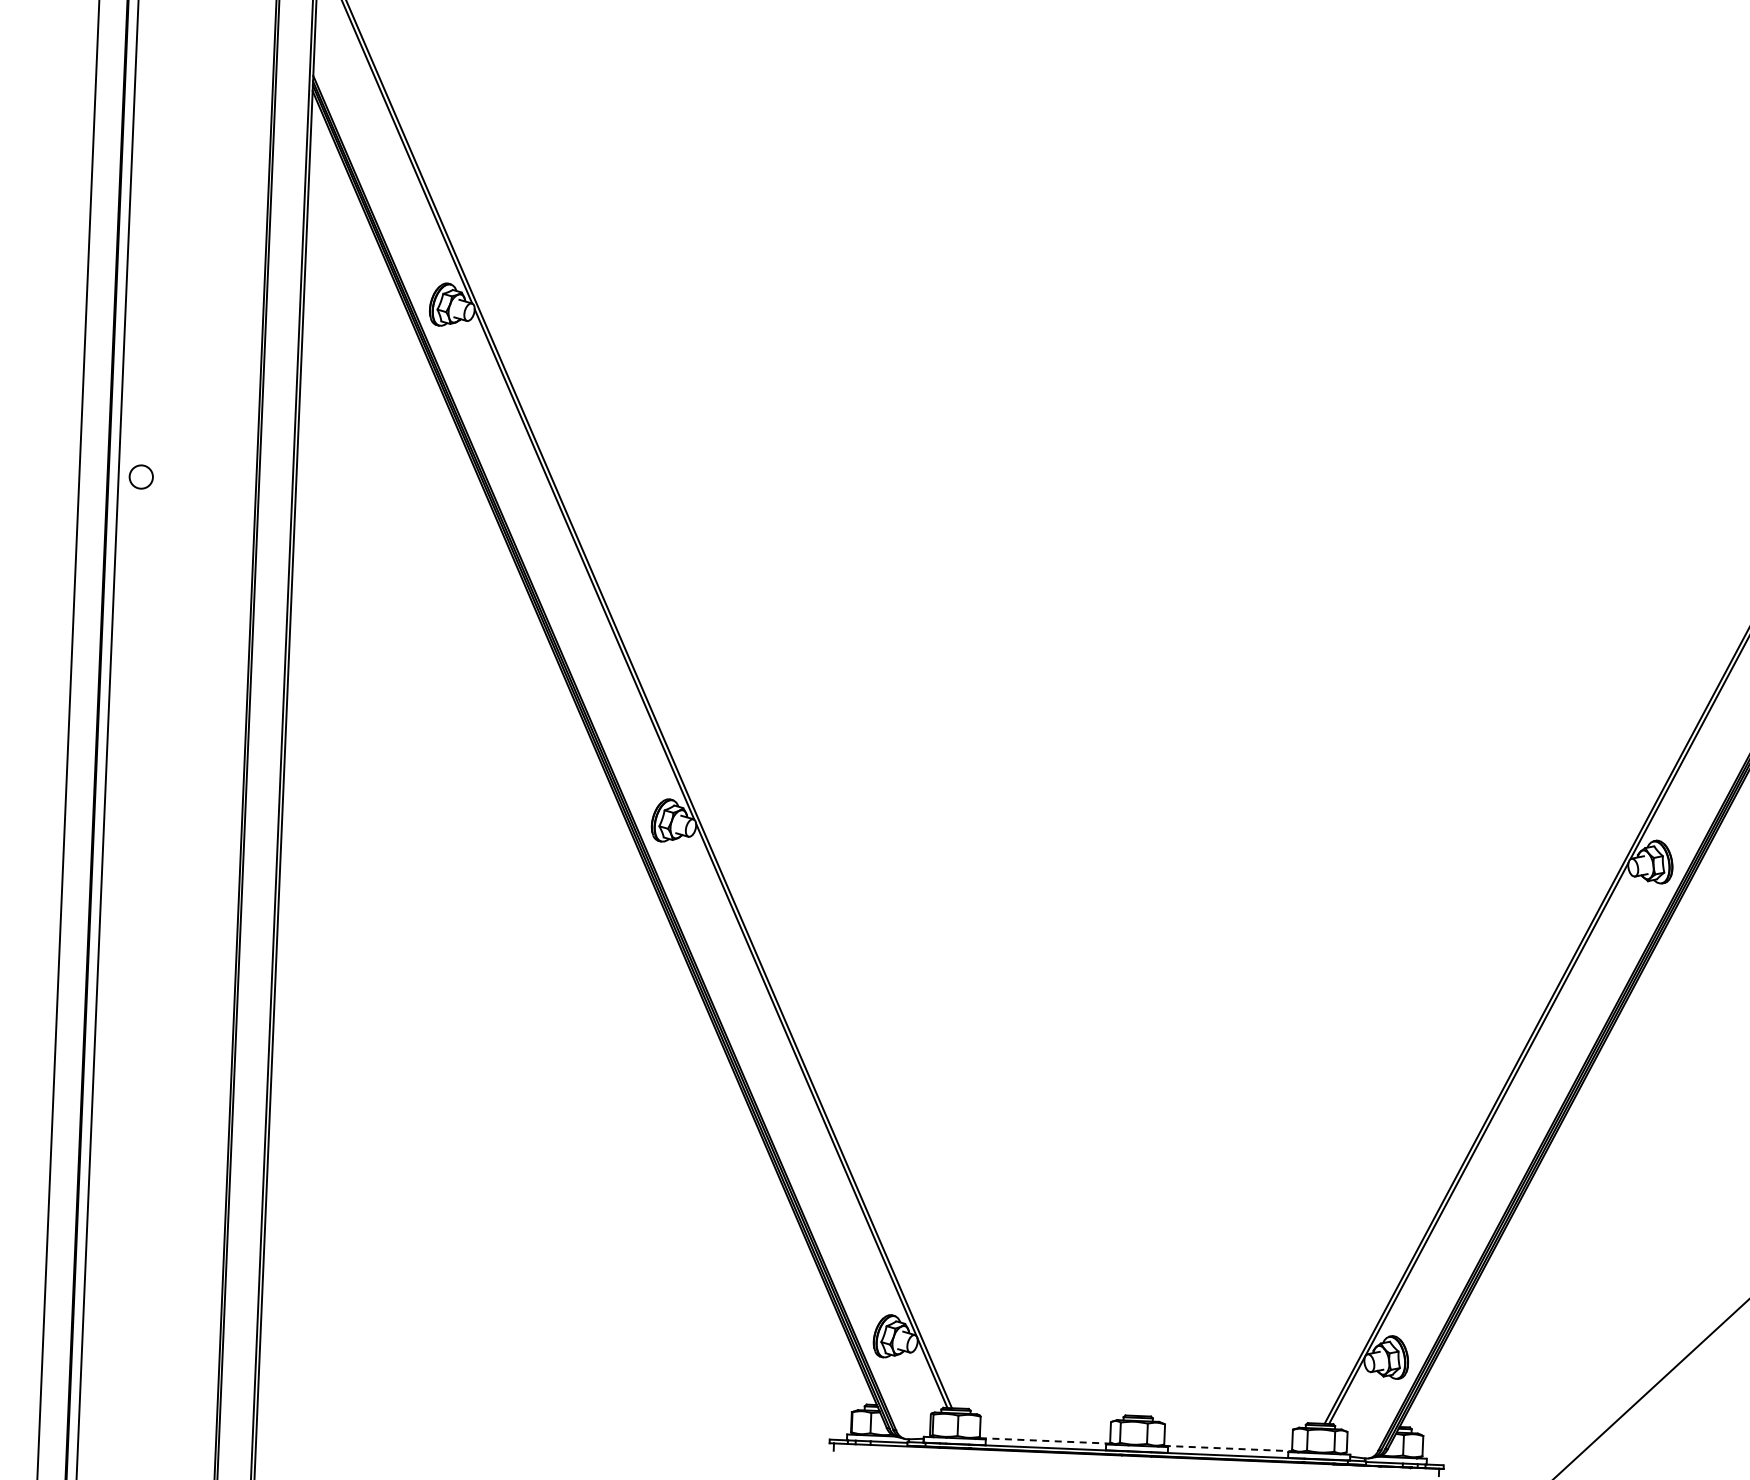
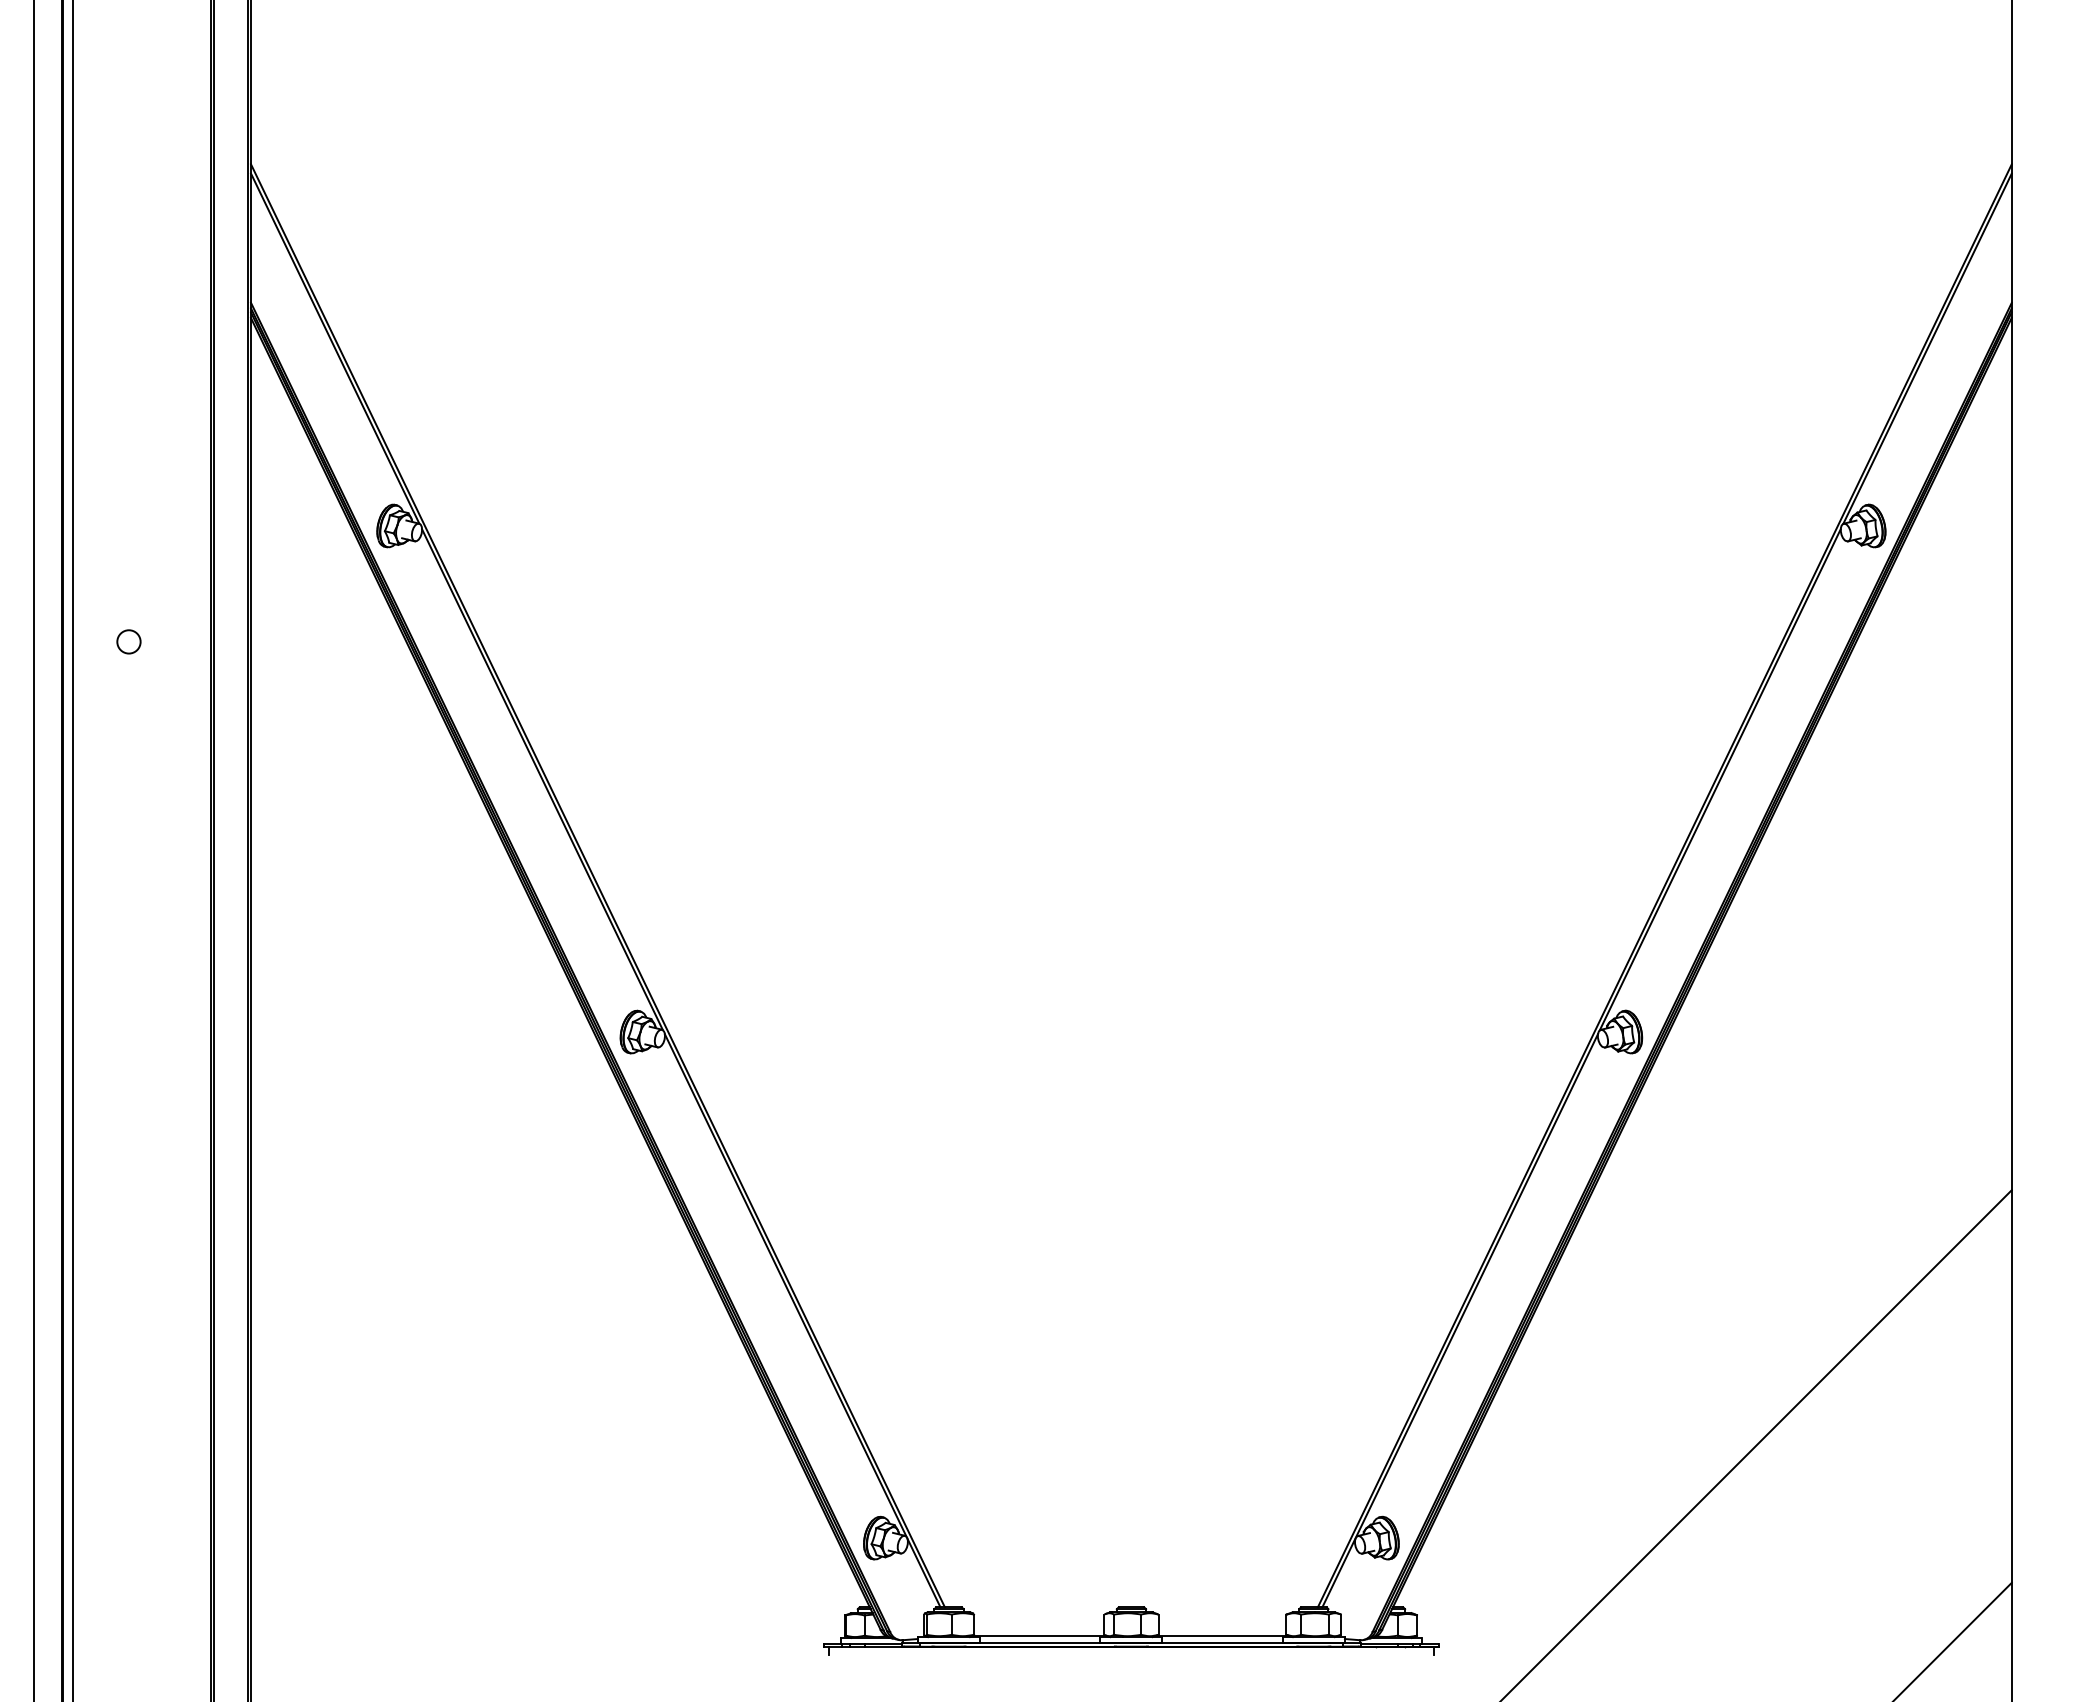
circle: (140, 476) -> (128, 641), moved
line: (1045, 1441) -> (1039, 1636), dashed -> solid
line: (1228, 1448) -> (1222, 1636), dashed -> solid

